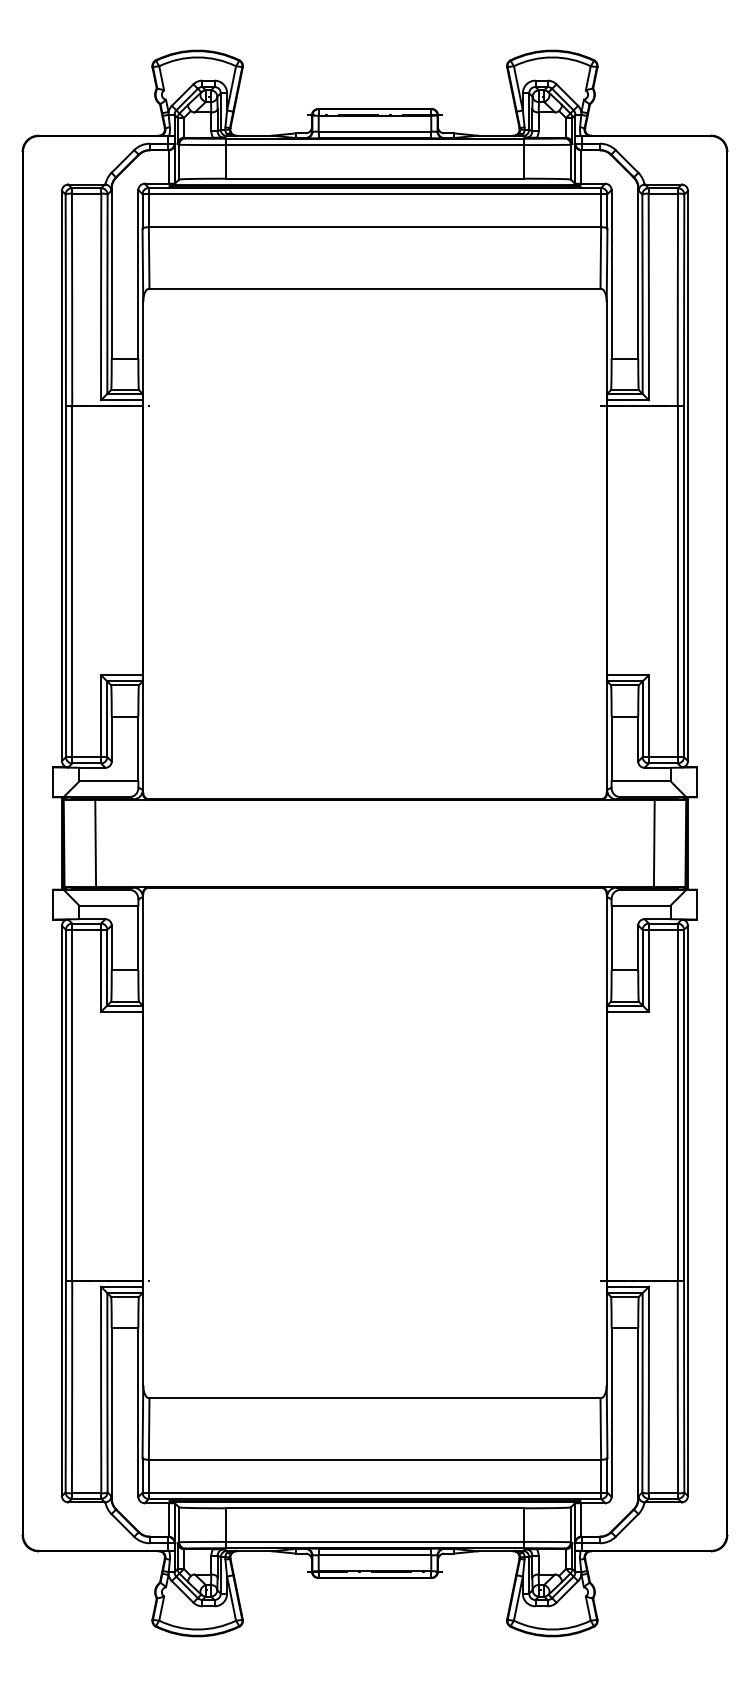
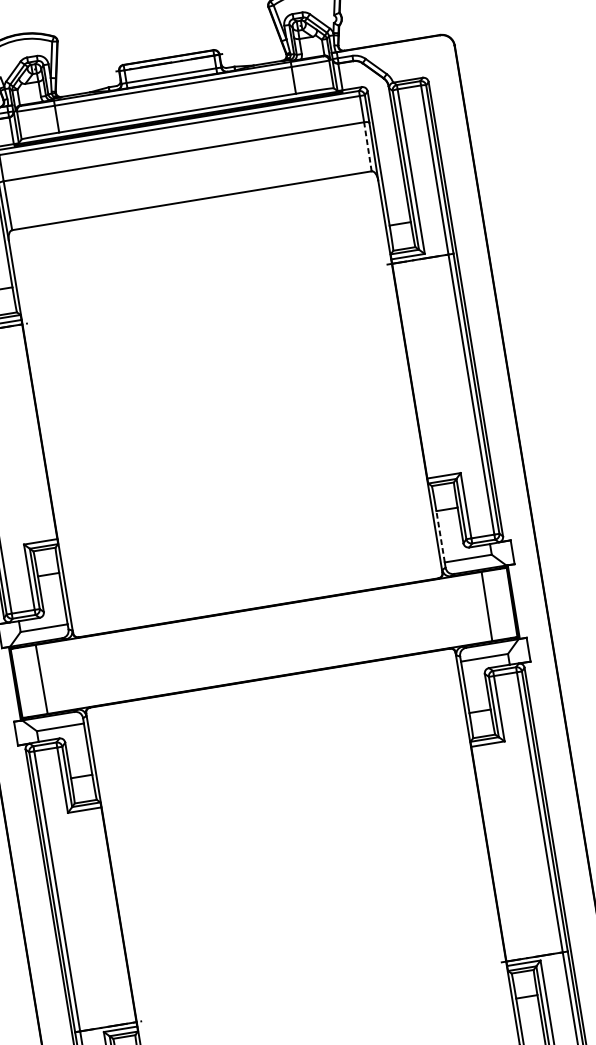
line: (600, 257) -> (367, 146), solid -> dashed
line: (611, 748) -> (440, 536), solid -> dashed

